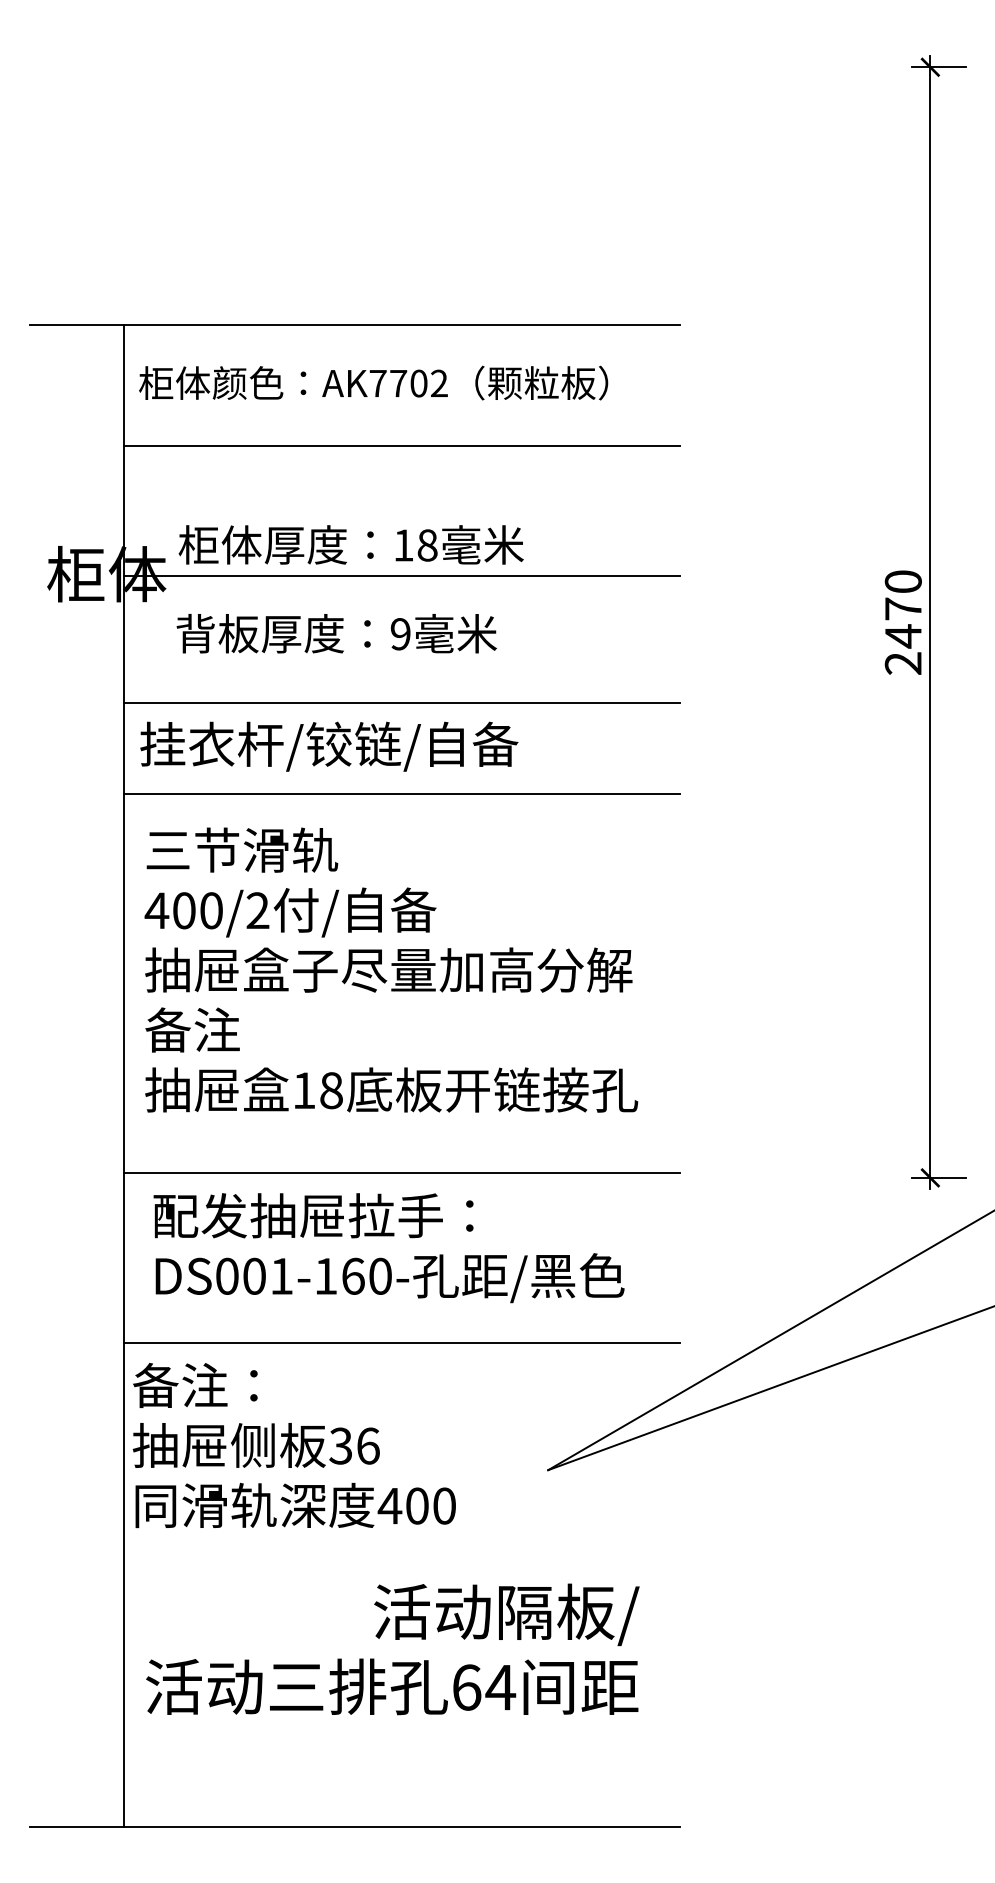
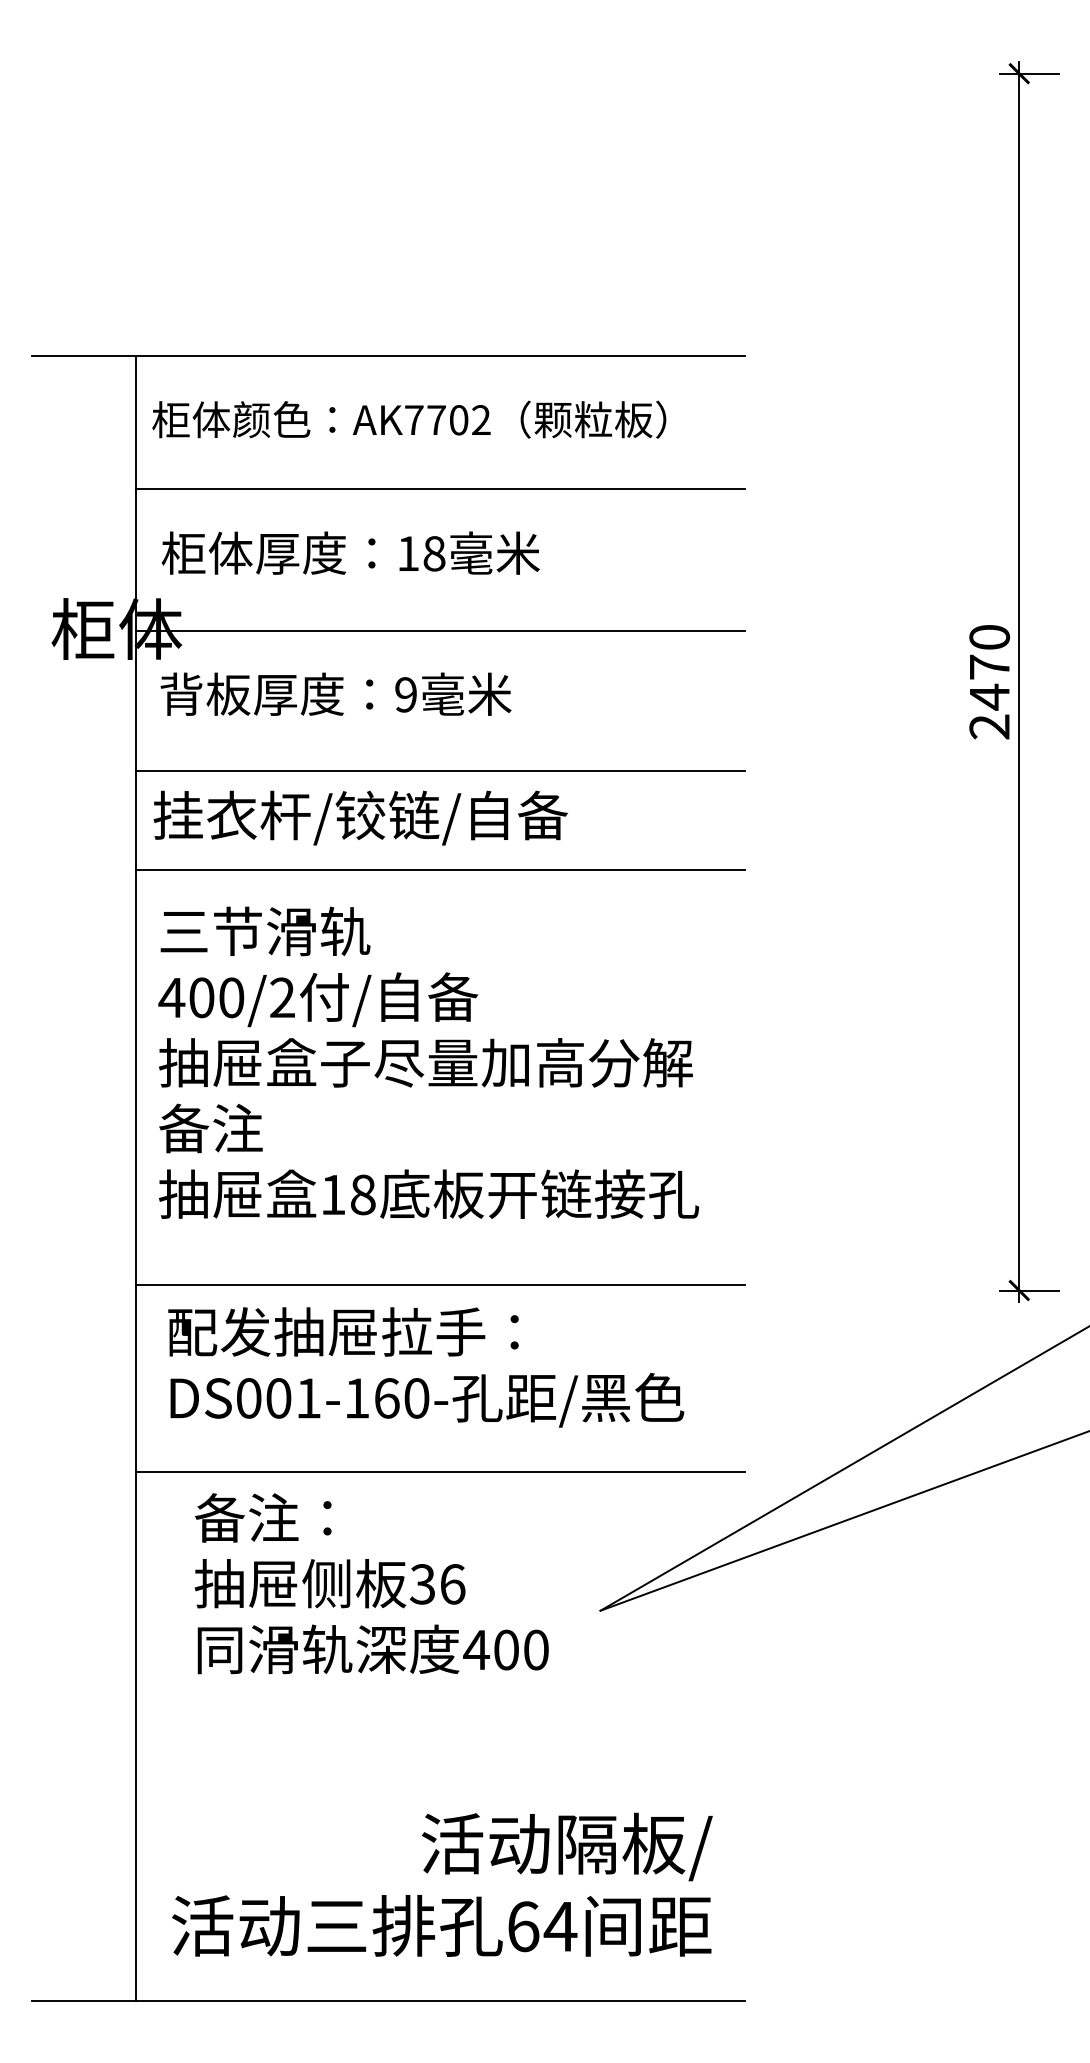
text: (350, 544) -> (349, 552), moved
text: (336, 633) -> (335, 694), moved
text: (293, 1445) -> (370, 1583), moved
text: (392, 1649) -> (442, 1884), moved

